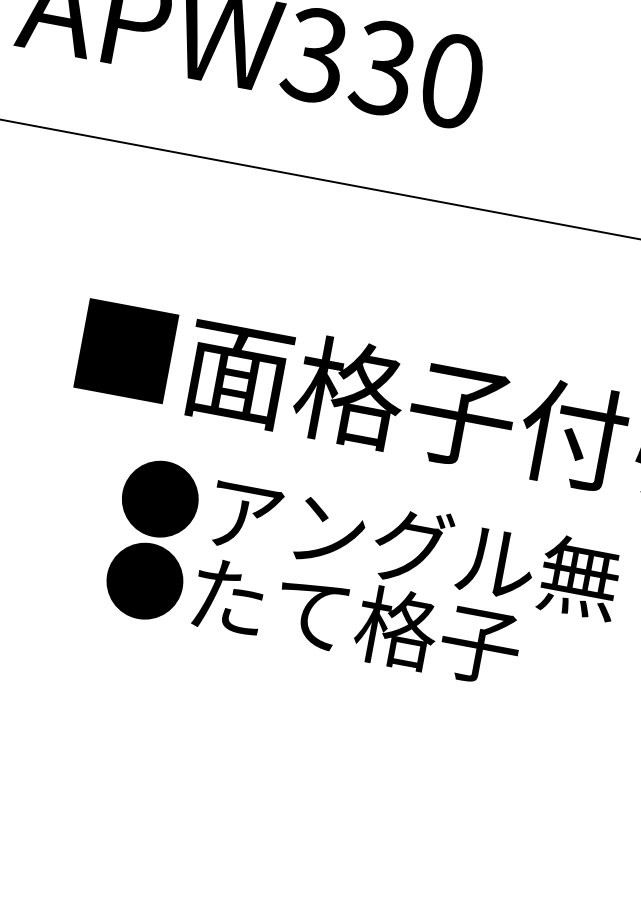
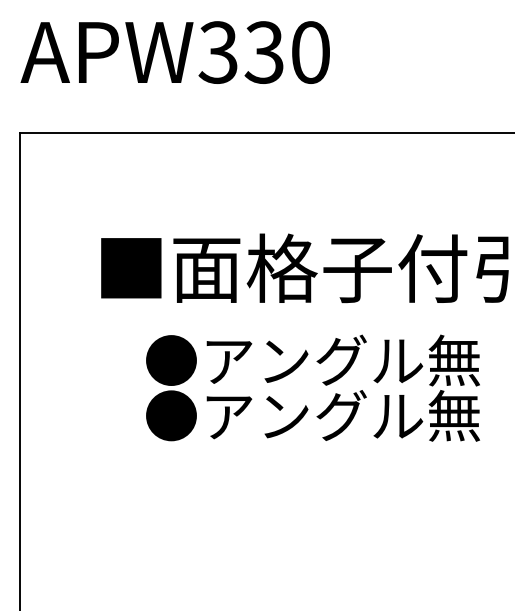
text: (398, 628) -> (342, 415), ●たて格子 -> ●アングル無

